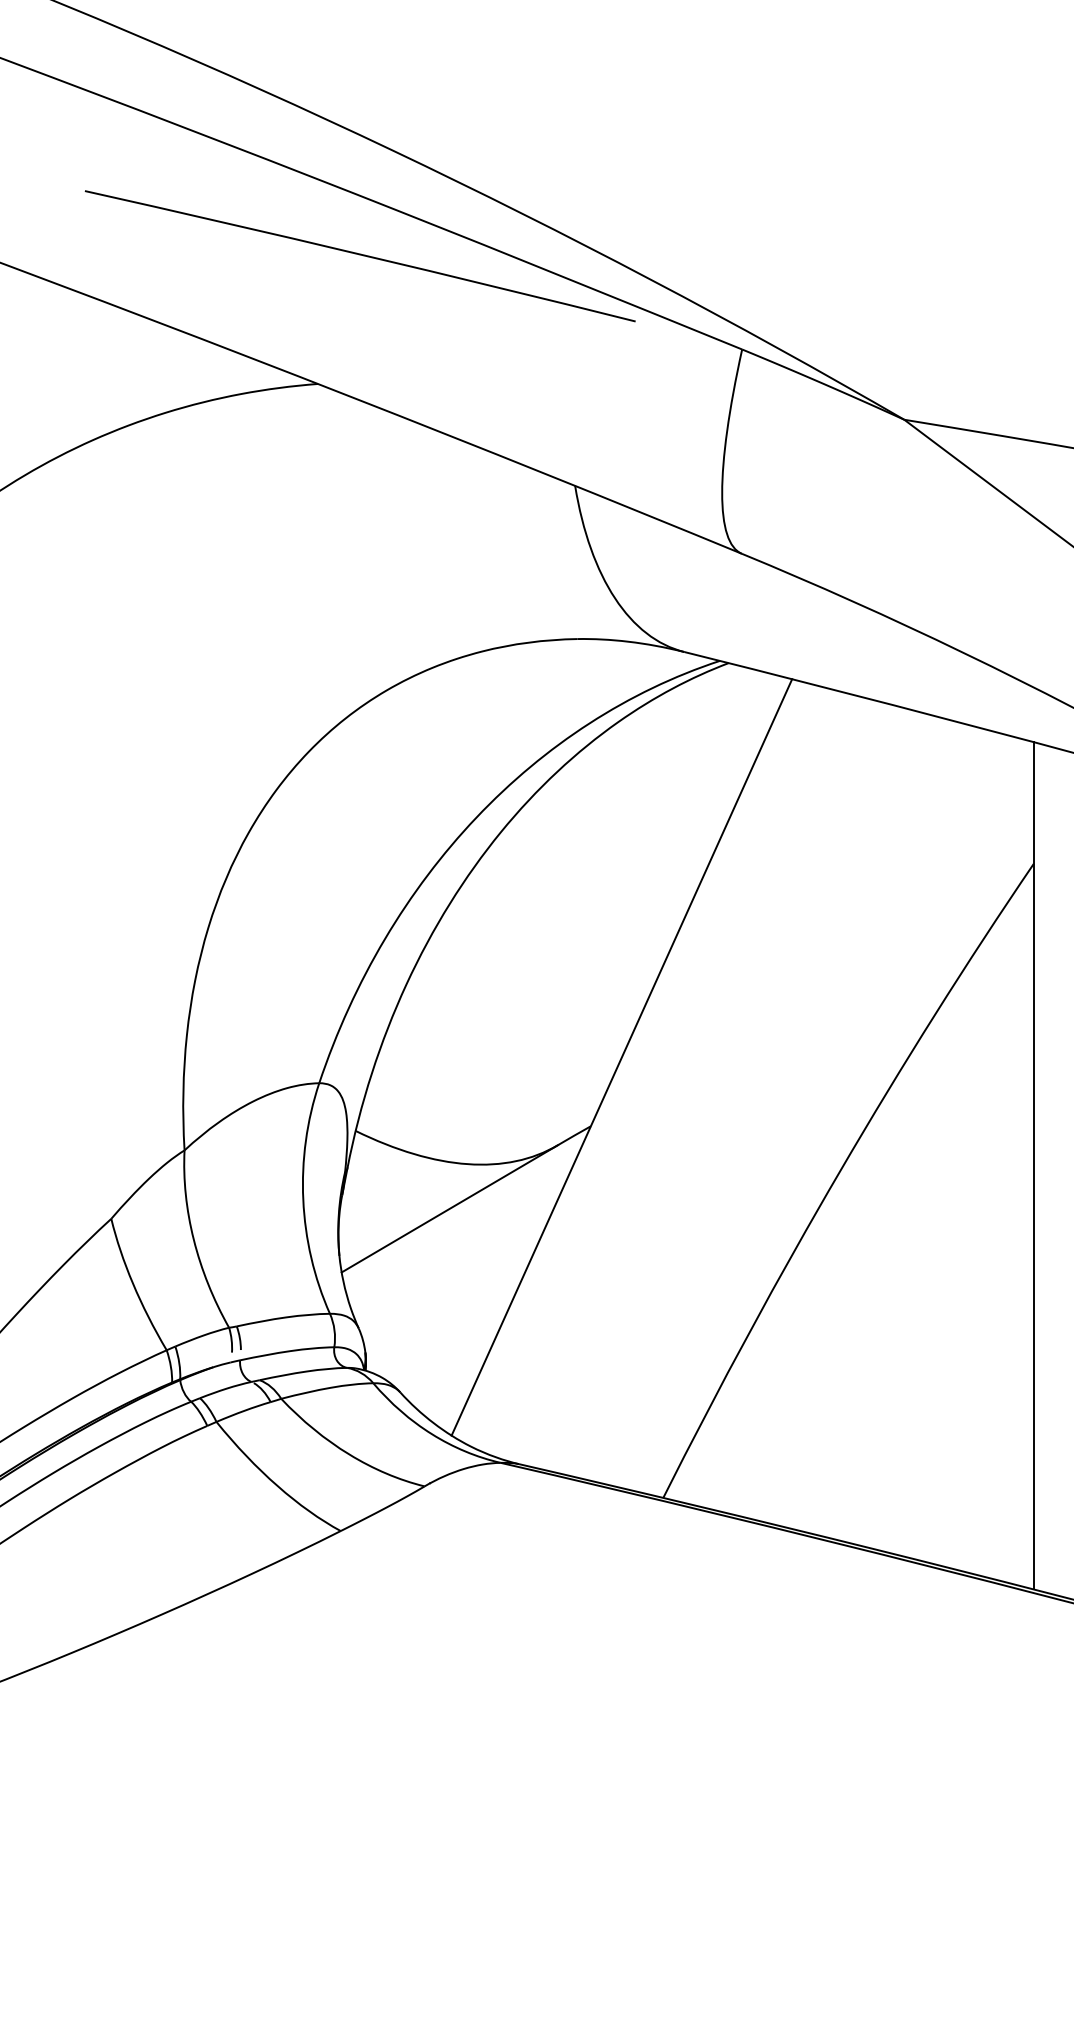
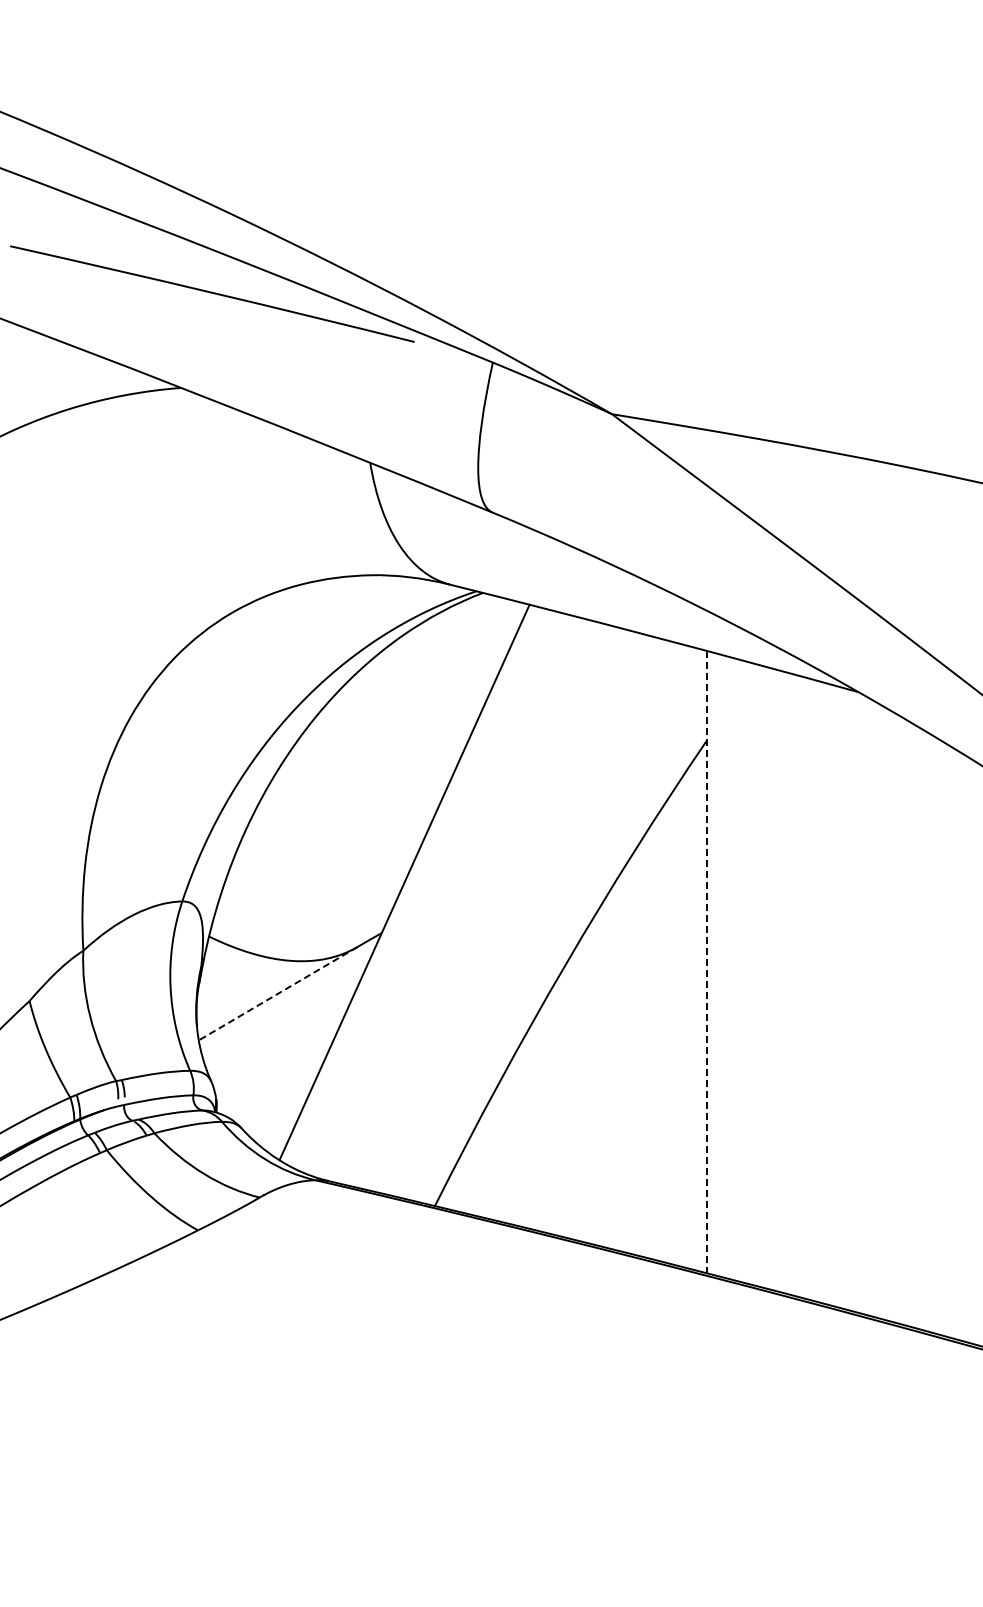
line: (1034, 1166) -> (707, 962), solid -> dashed
line: (448, 1208) -> (277, 993), solid -> dashed

